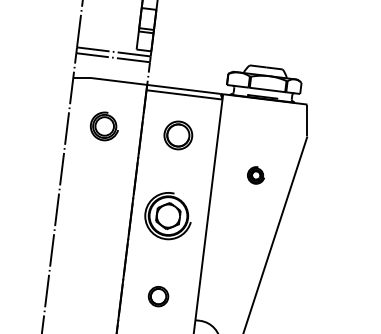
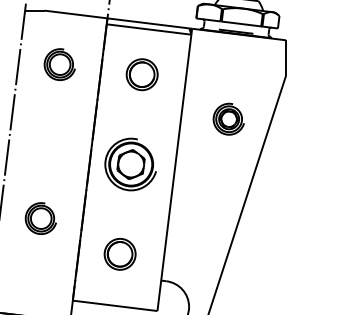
part: (255, 175) -> (228, 119), size x1.67
part: (87, 264) -> (40, 218), added
part: (158, 296) -> (120, 254), size x1.43

